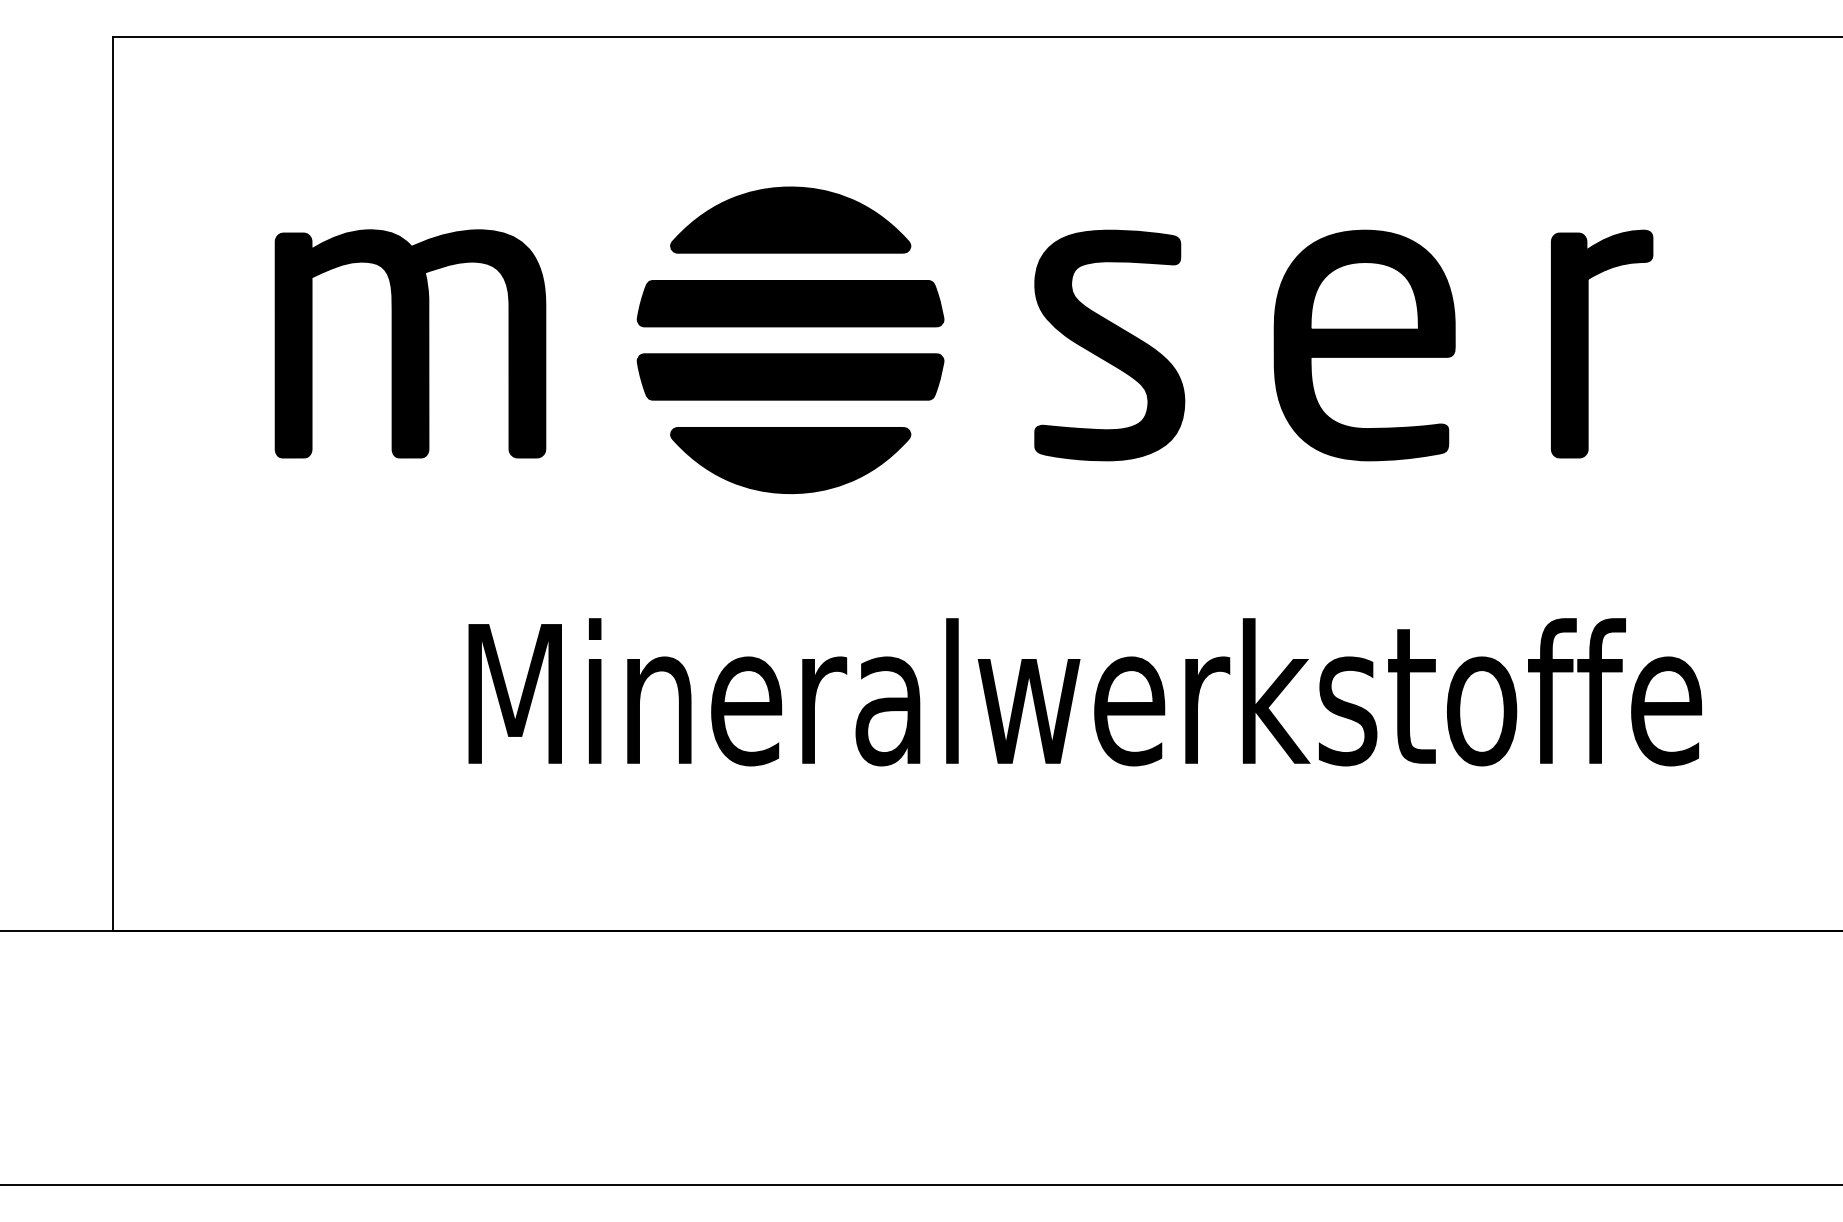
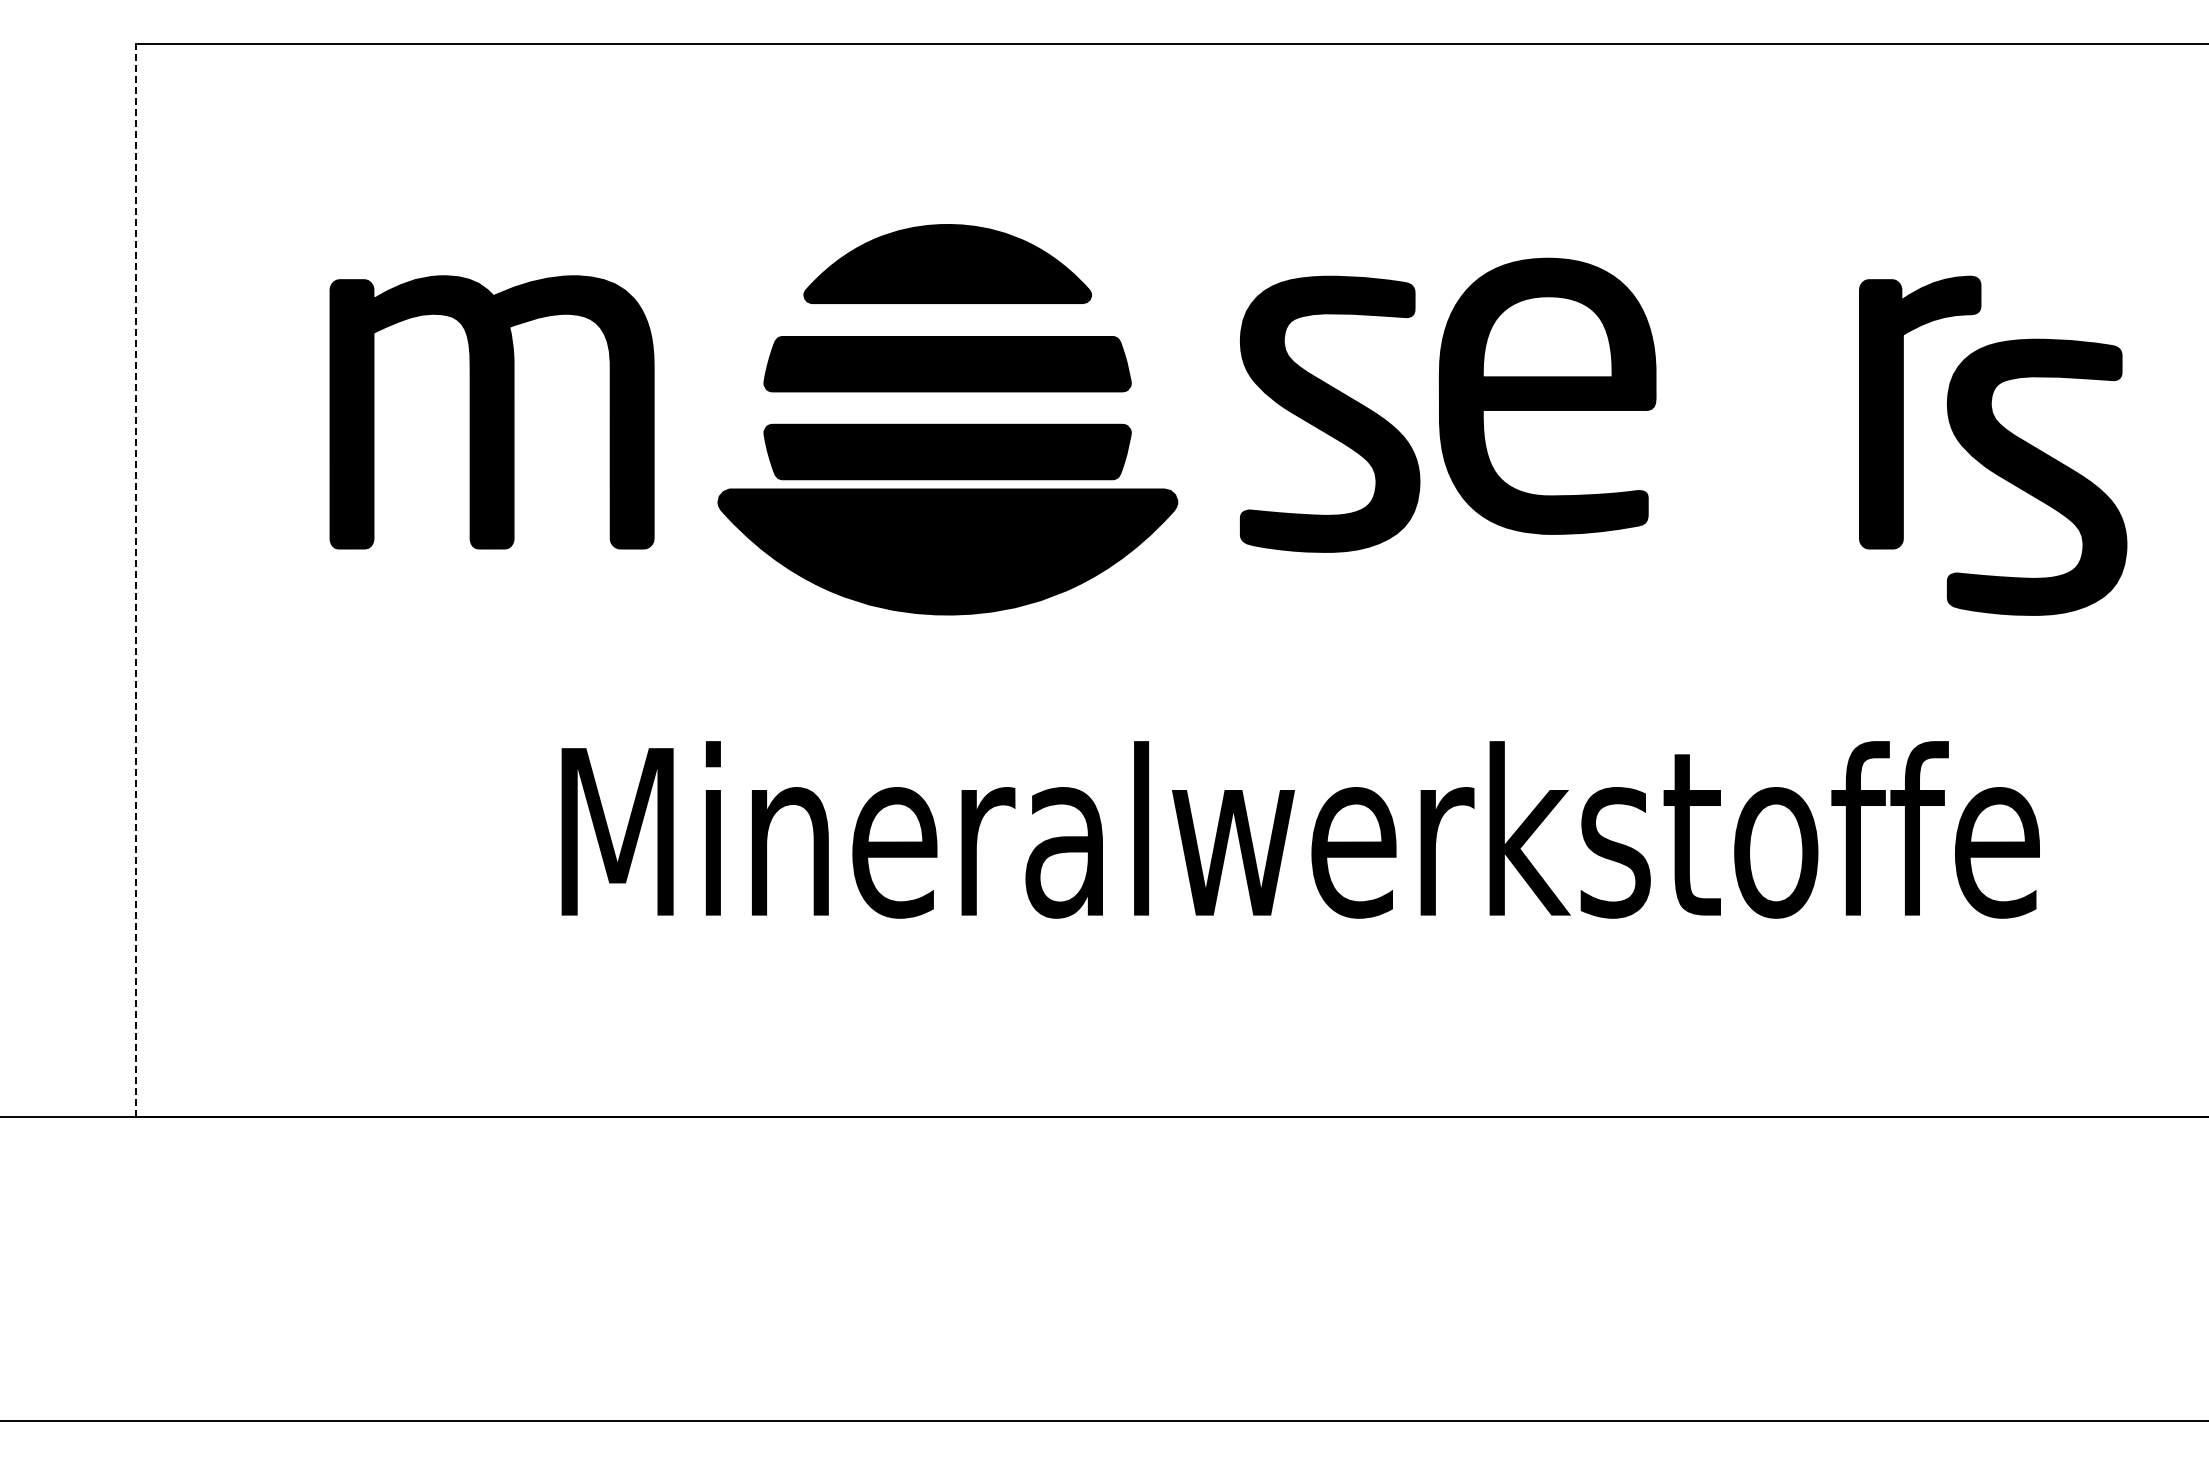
part: (1364, 344) -> (1547, 395), moved
part: (1699, 397) -> (2037, 476), added
part: (790, 460) -> (947, 552), size x1.6
line: (112, 483) -> (135, 579), solid -> dashed

